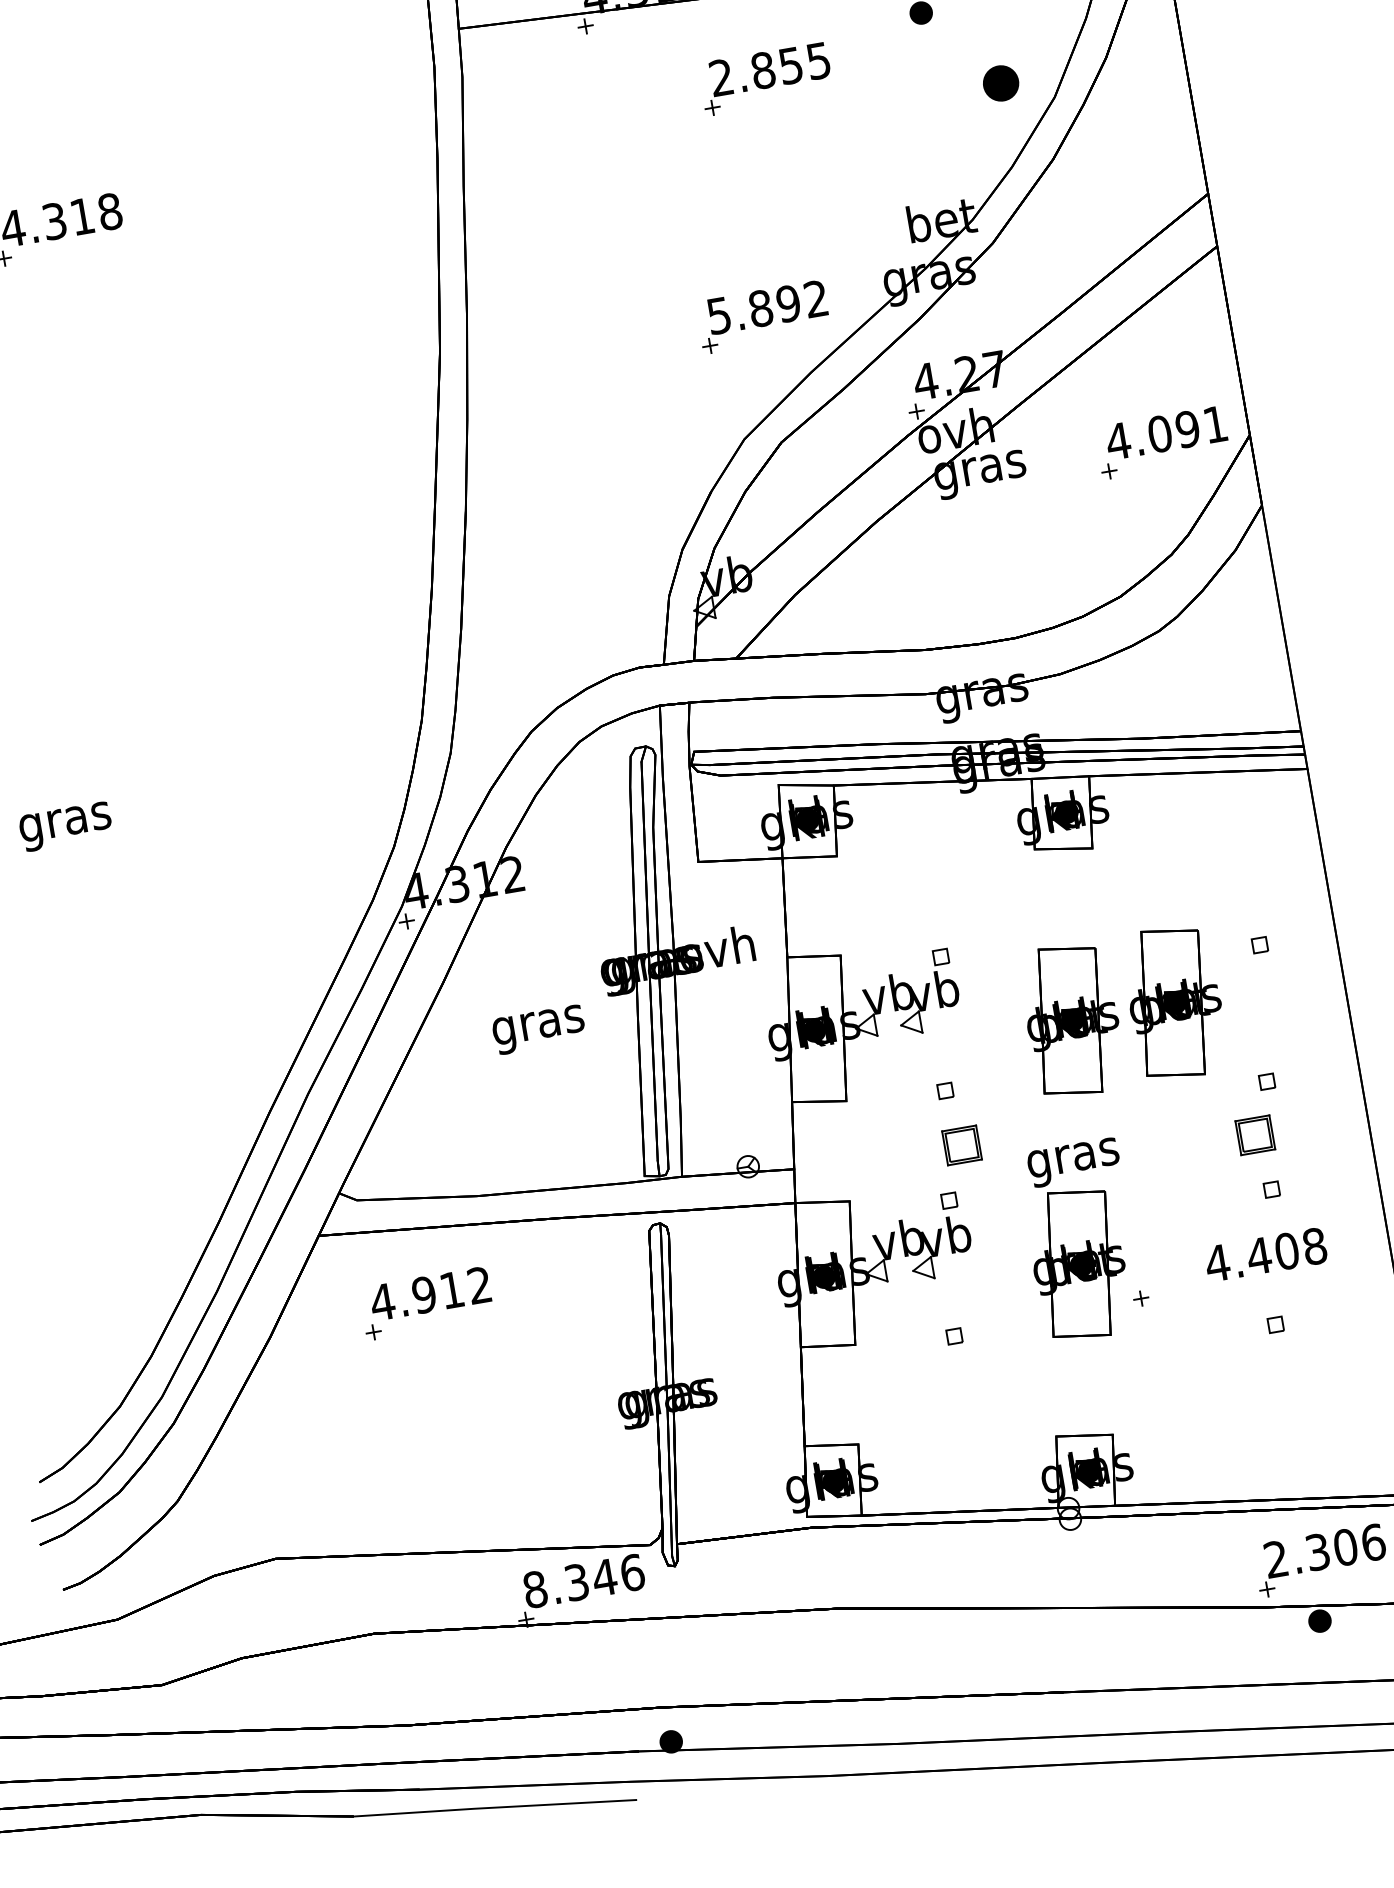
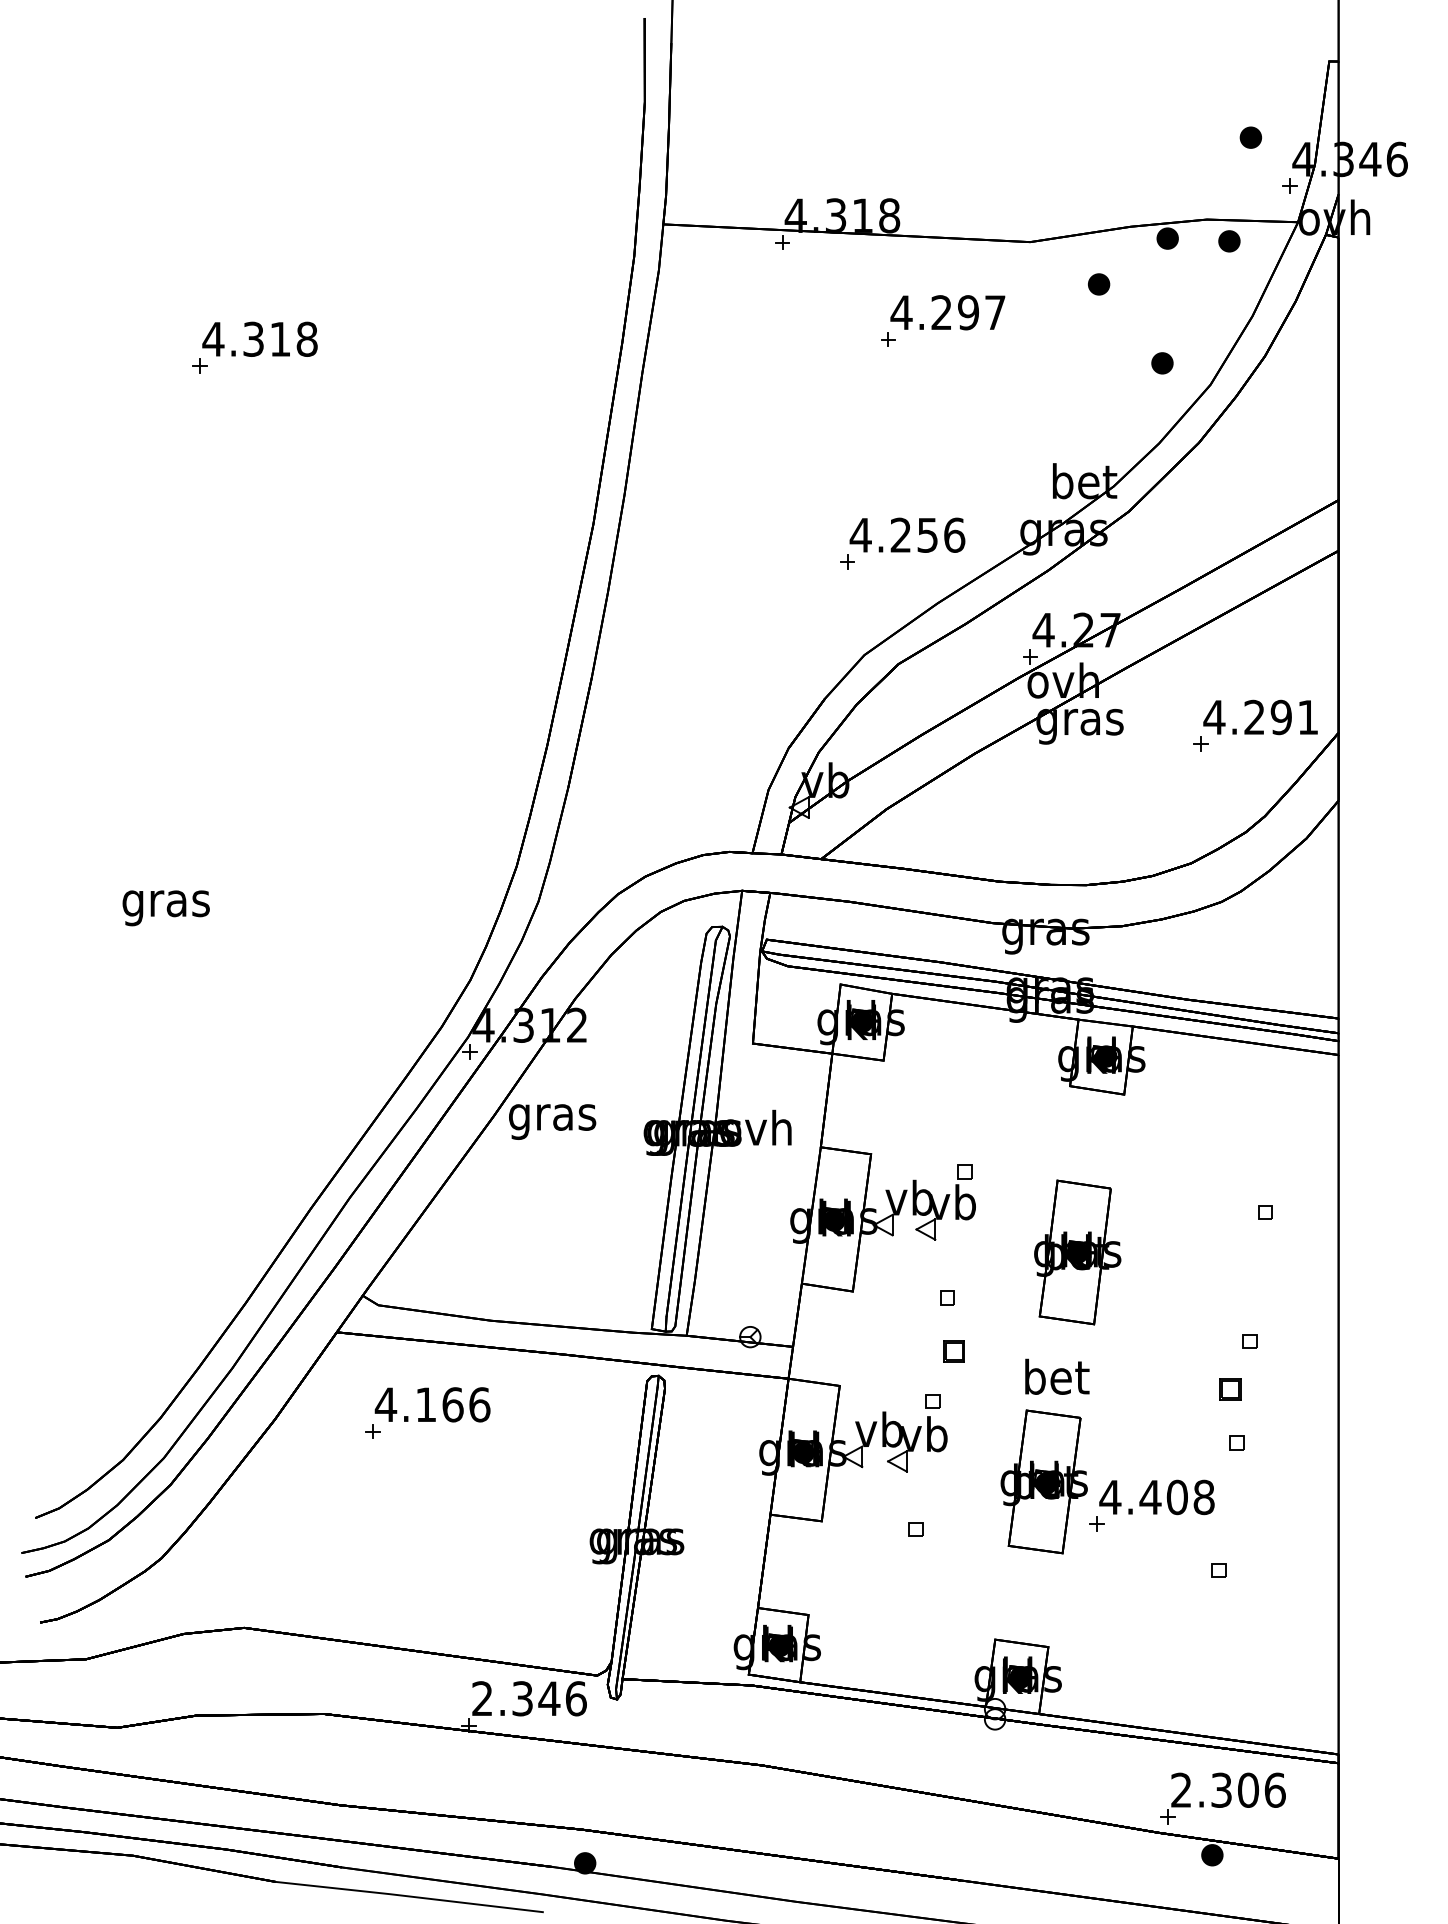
text: (769, 69) -> (947, 312), 2.855 -> 4.297
part: (1001, 83) -> (1162, 363), size x0.62
text: (767, 306) -> (907, 534), 5.892 -> 4.256
text: (1159, 434) -> (1254, 717), 4.091 -> 4.291
part: (1174, 1002) -> (1176, 1252), removed
text: (538, 1029) -> (552, 1121), moved
part: (1255, 1135) -> (1230, 1389), size x0.62
part: (961, 1145) -> (953, 1351), size x0.62
text: (1072, 1157) -> (1055, 1380), gras -> bet
text: (1265, 1255) -> (1156, 1497), moved
text: (451, 1289) -> (452, 1404), 4.912 -> 4.166
text: (535, 1589) -> (482, 1698), 8.346 -> 2.346

